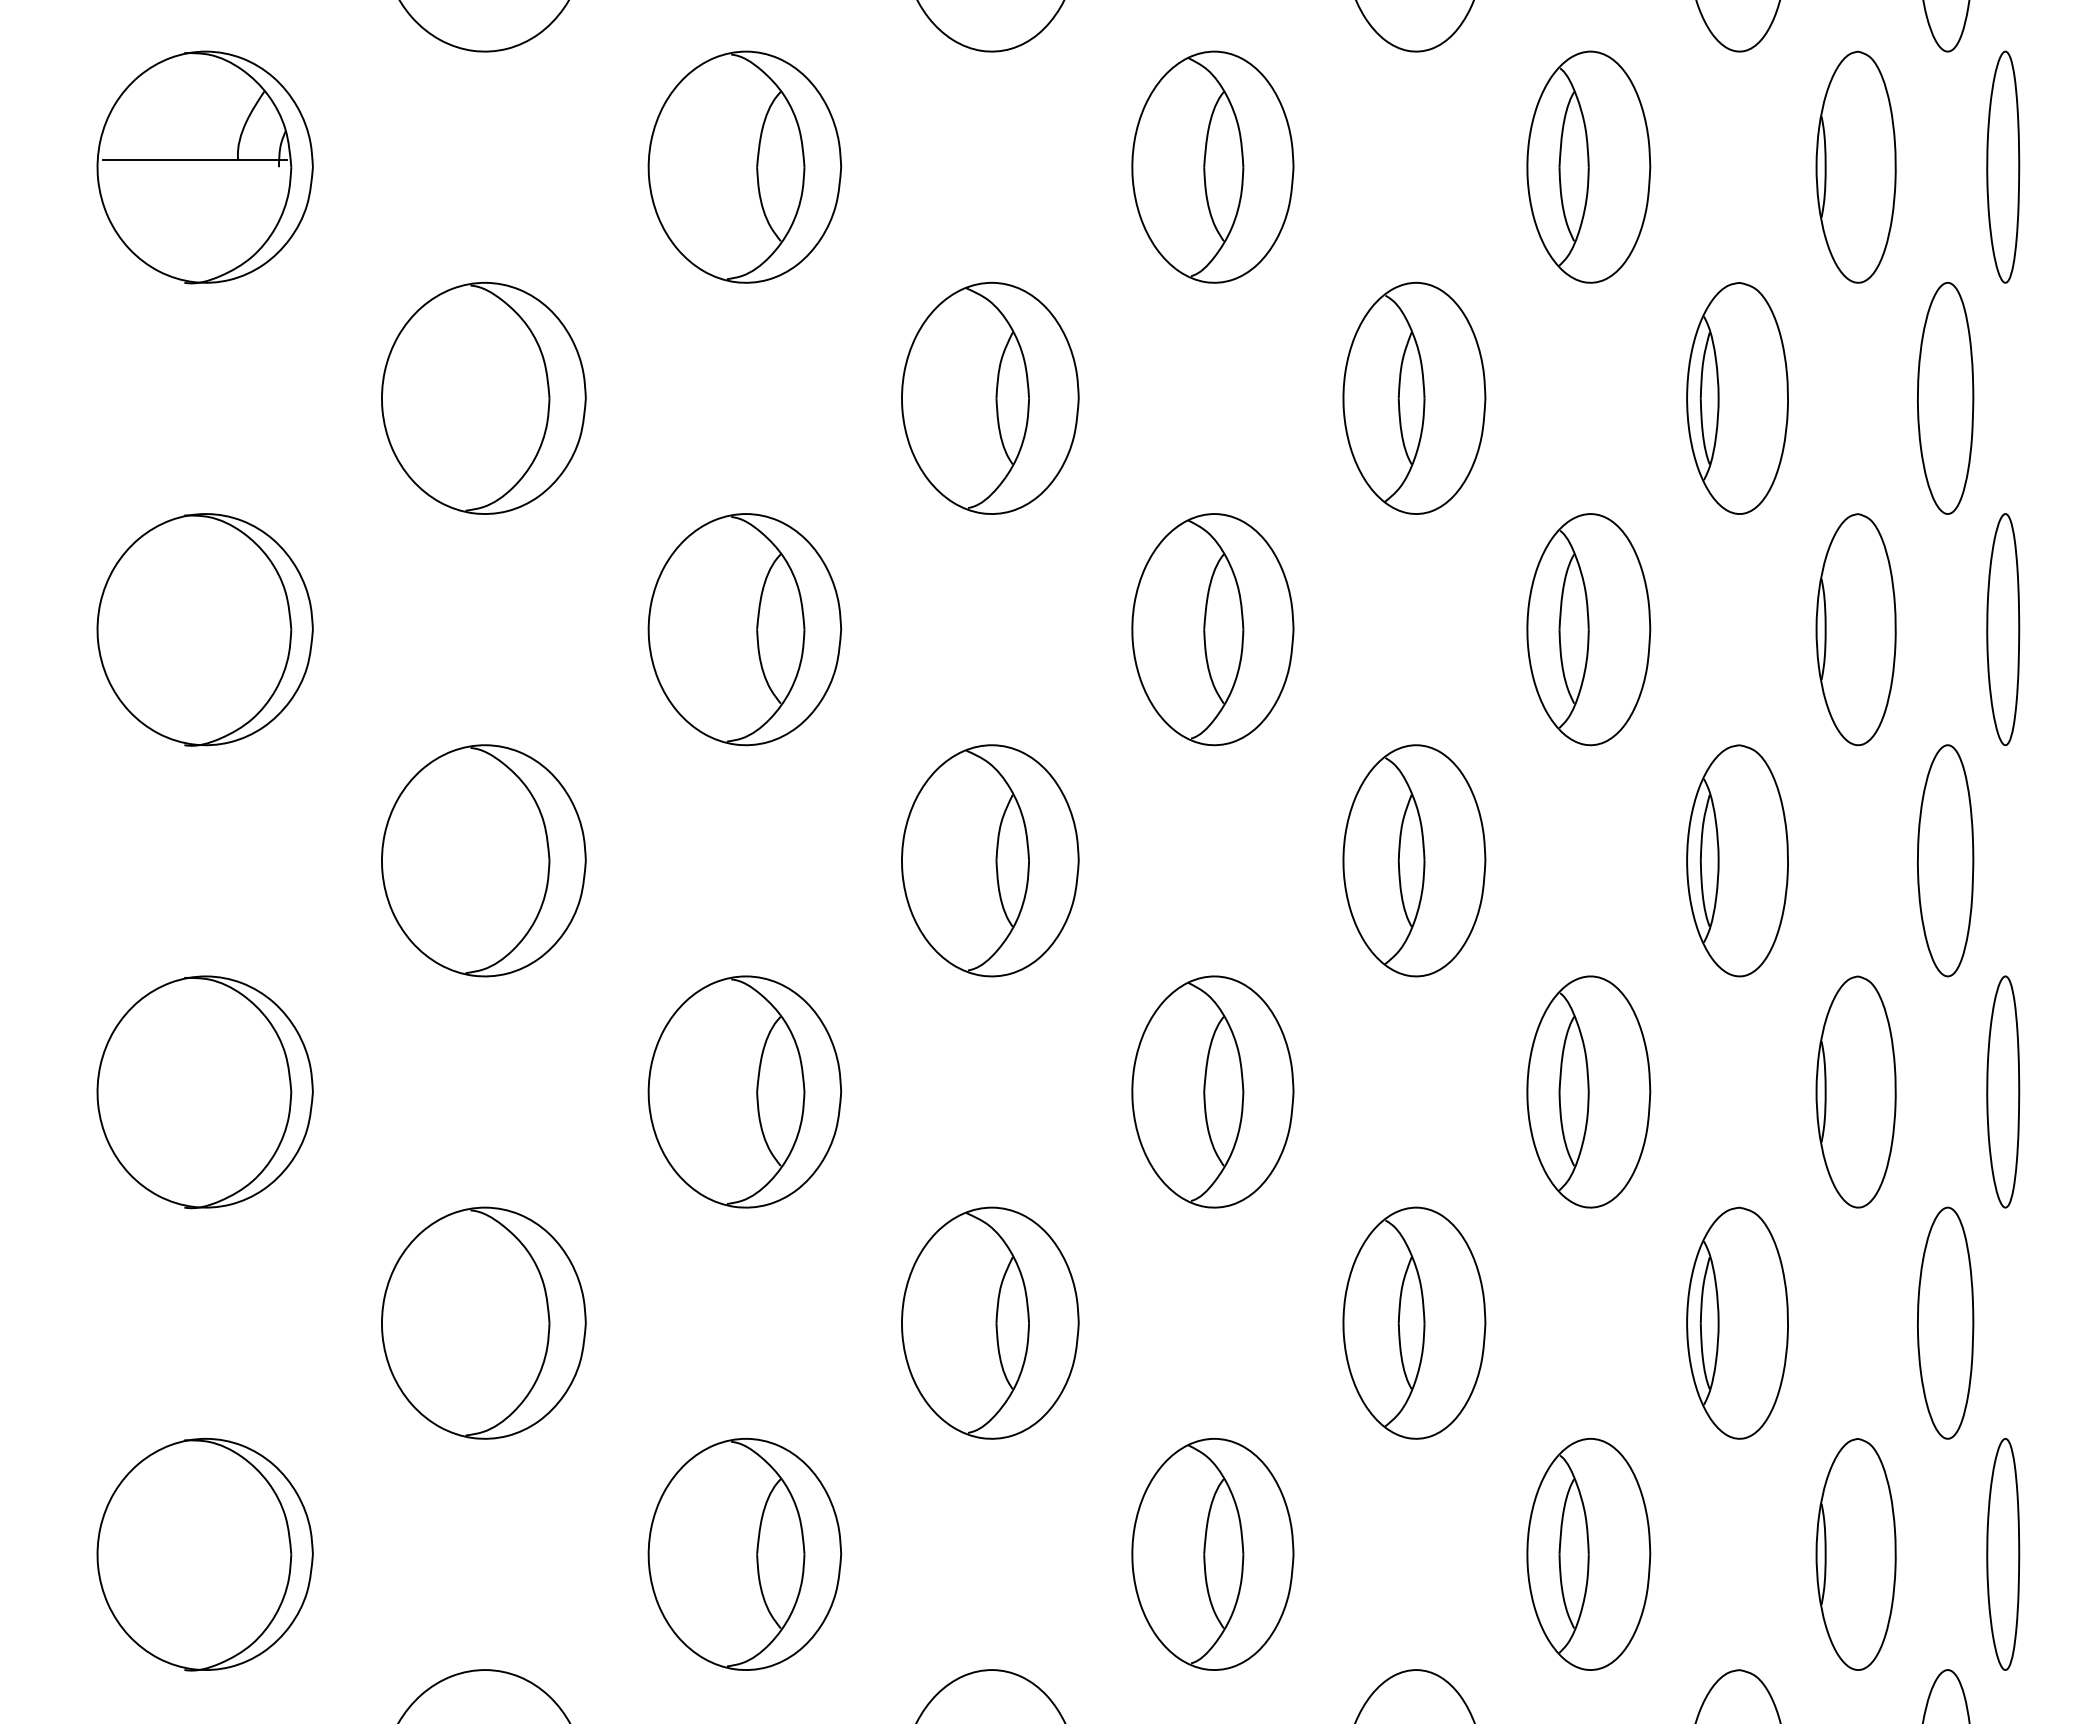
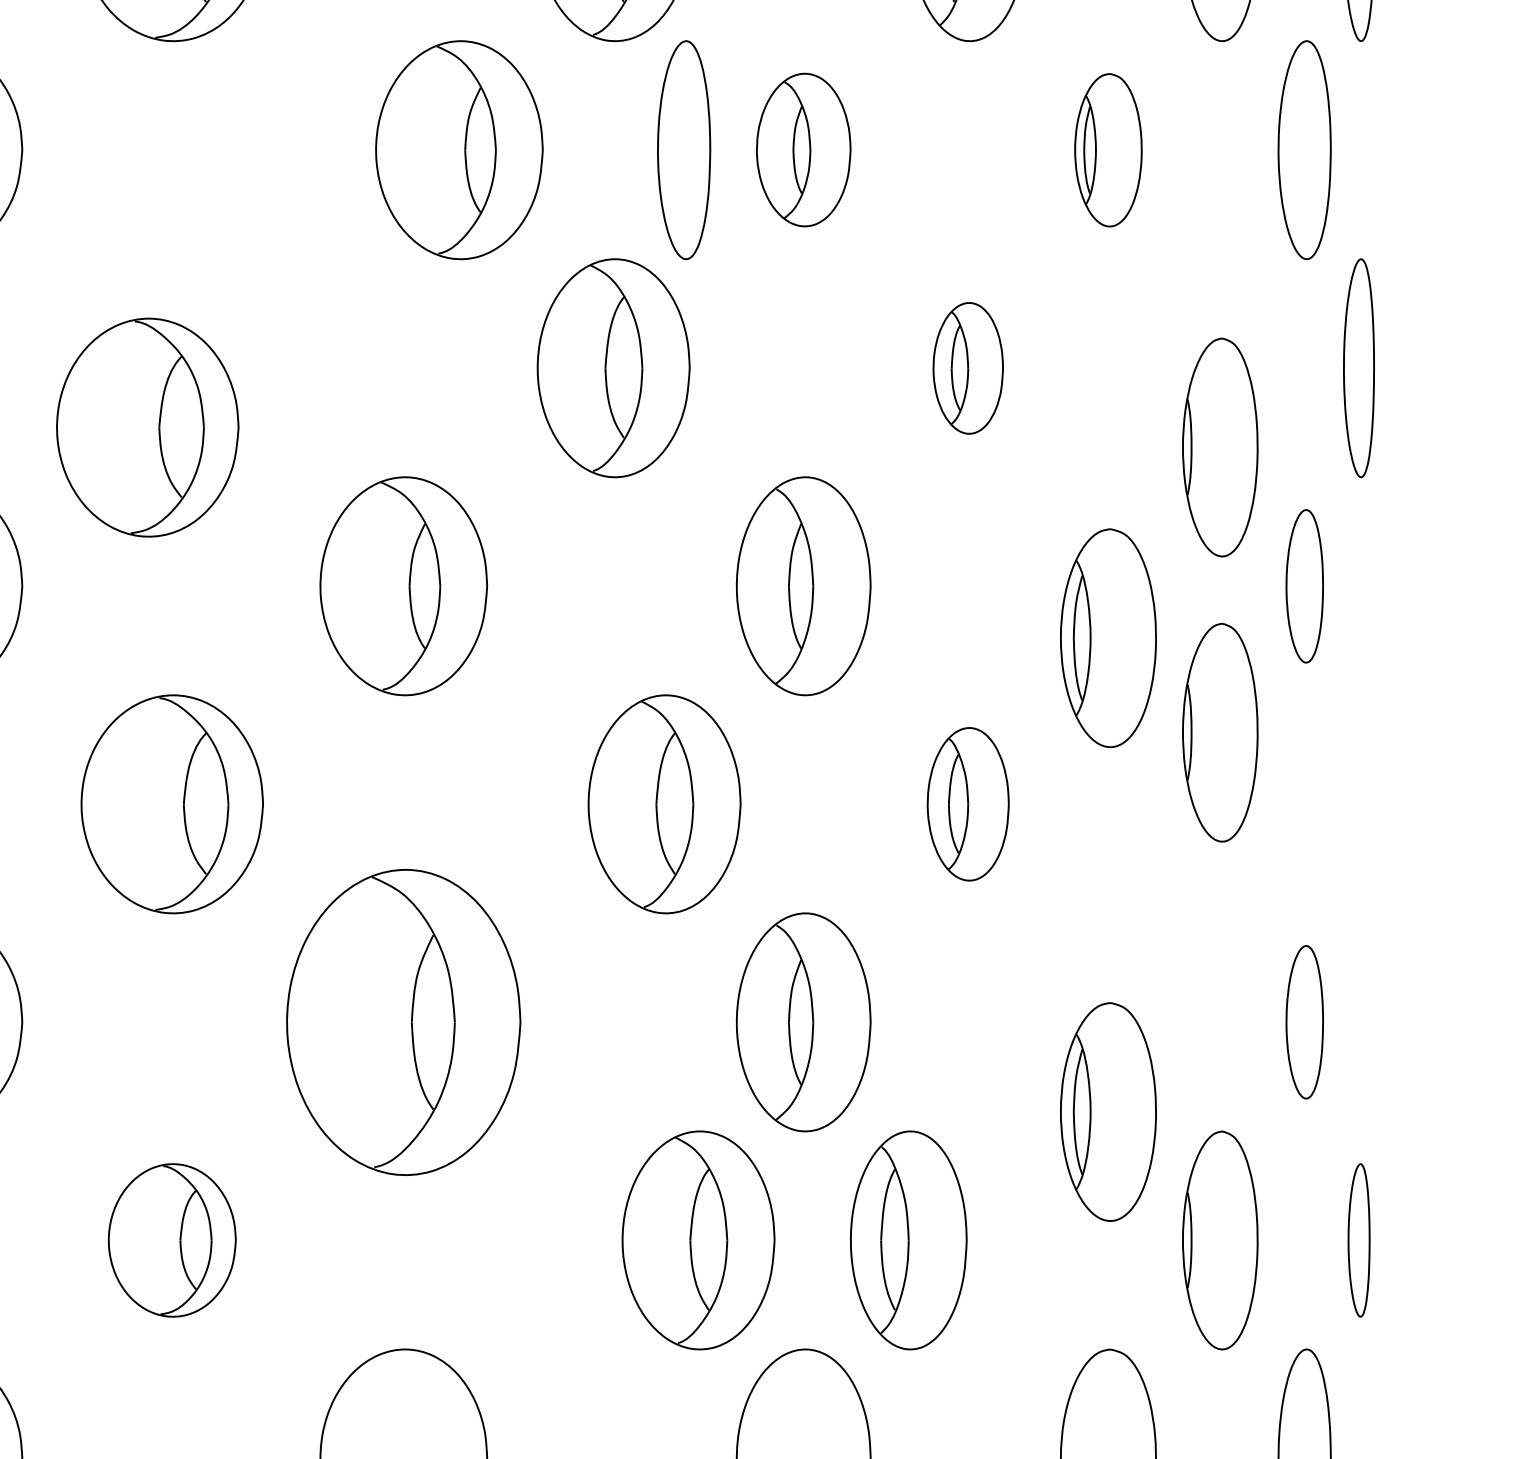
part: (990, 397) -> (459, 149), moved
part: (1414, 397) -> (803, 149), size x0.7
part: (1287, 398) -> (684, 150), added
part: (1737, 398) -> (1108, 150), size x0.7
part: (744, 629) -> (147, 427), moved
part: (1588, 629) -> (967, 368), size x0.6
part: (1855, 629) -> (1219, 447), moved
part: (1737, 860) -> (1108, 637), moved
part: (1945, 860) -> (1304, 585), size x0.7
part: (1212, 1091) -> (664, 803), moved
part: (1588, 1091) -> (967, 803), size x0.7
part: (1855, 1091) -> (1219, 732), moved
part: (2003, 1091) -> (1359, 803), removed
part: (990, 1322) -> (403, 1021), size x1.4
part: (1737, 1322) -> (1108, 1111), moved
part: (1945, 1322) -> (1304, 1021), size x0.7
part: (744, 1554) -> (171, 1240), size x0.7
part: (1212, 1554) -> (698, 1240), moved
part: (1588, 1554) -> (908, 1240), moved
part: (2003, 1554) -> (1359, 1240), size x0.7

